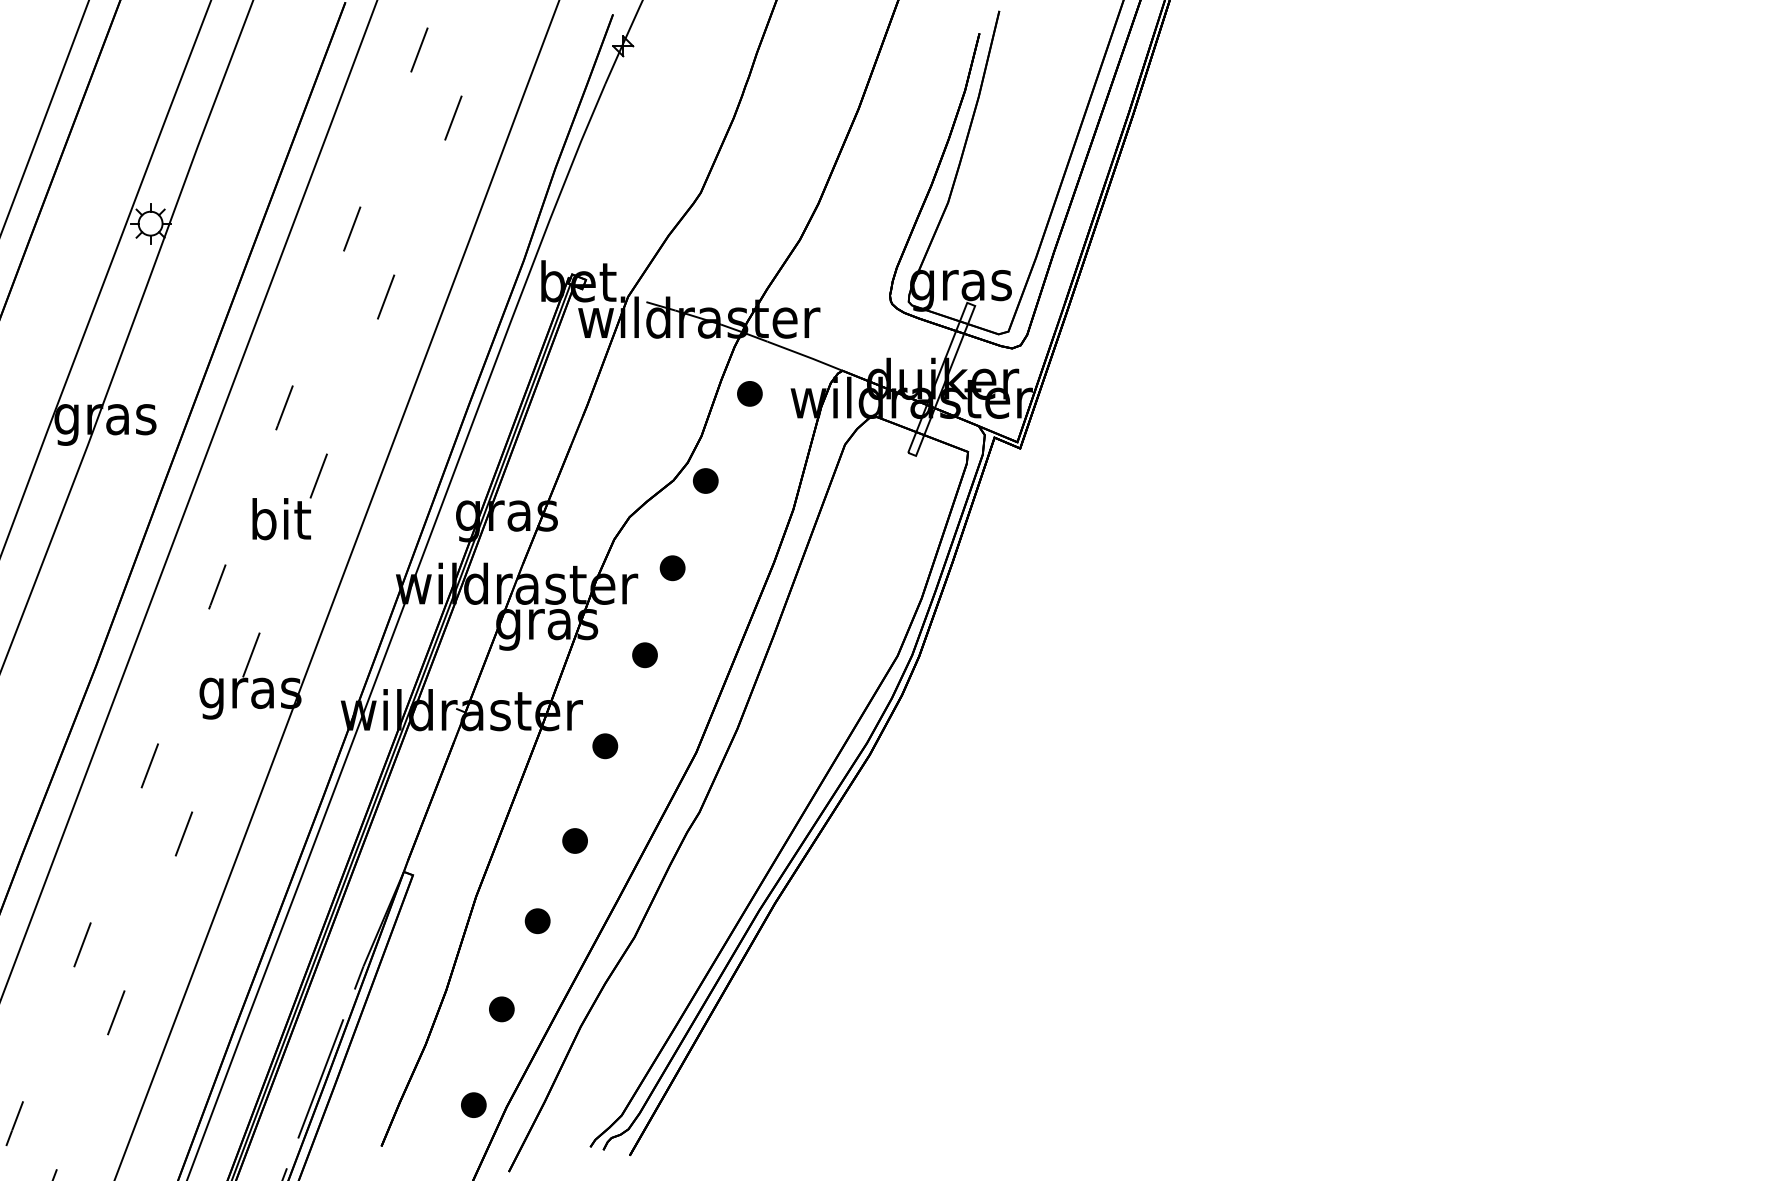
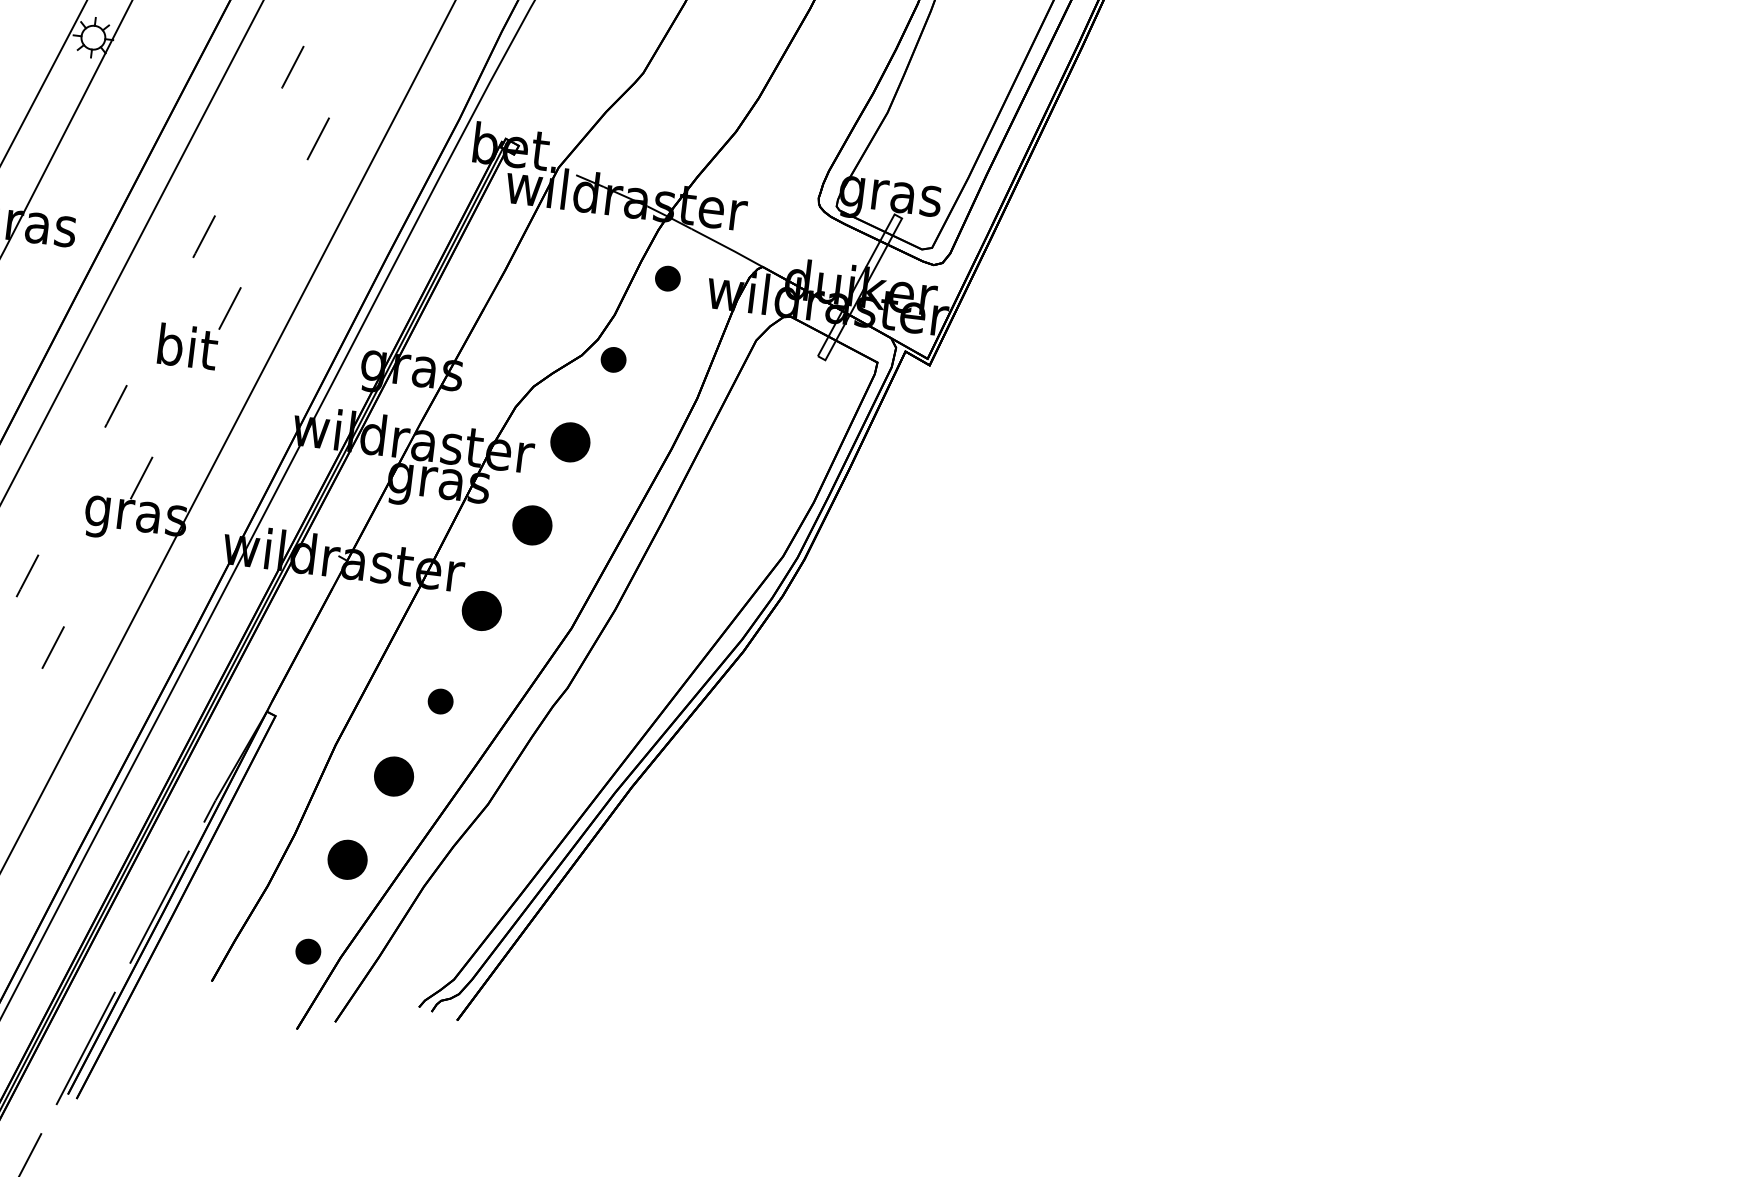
part: (672, 568) -> (570, 442), size x1.6
part: (644, 655) -> (531, 525), size x1.6
part: (605, 746) -> (482, 611), size x1.6
part: (537, 921) -> (393, 776), size x1.6
part: (501, 1009) -> (347, 860), size x1.6

